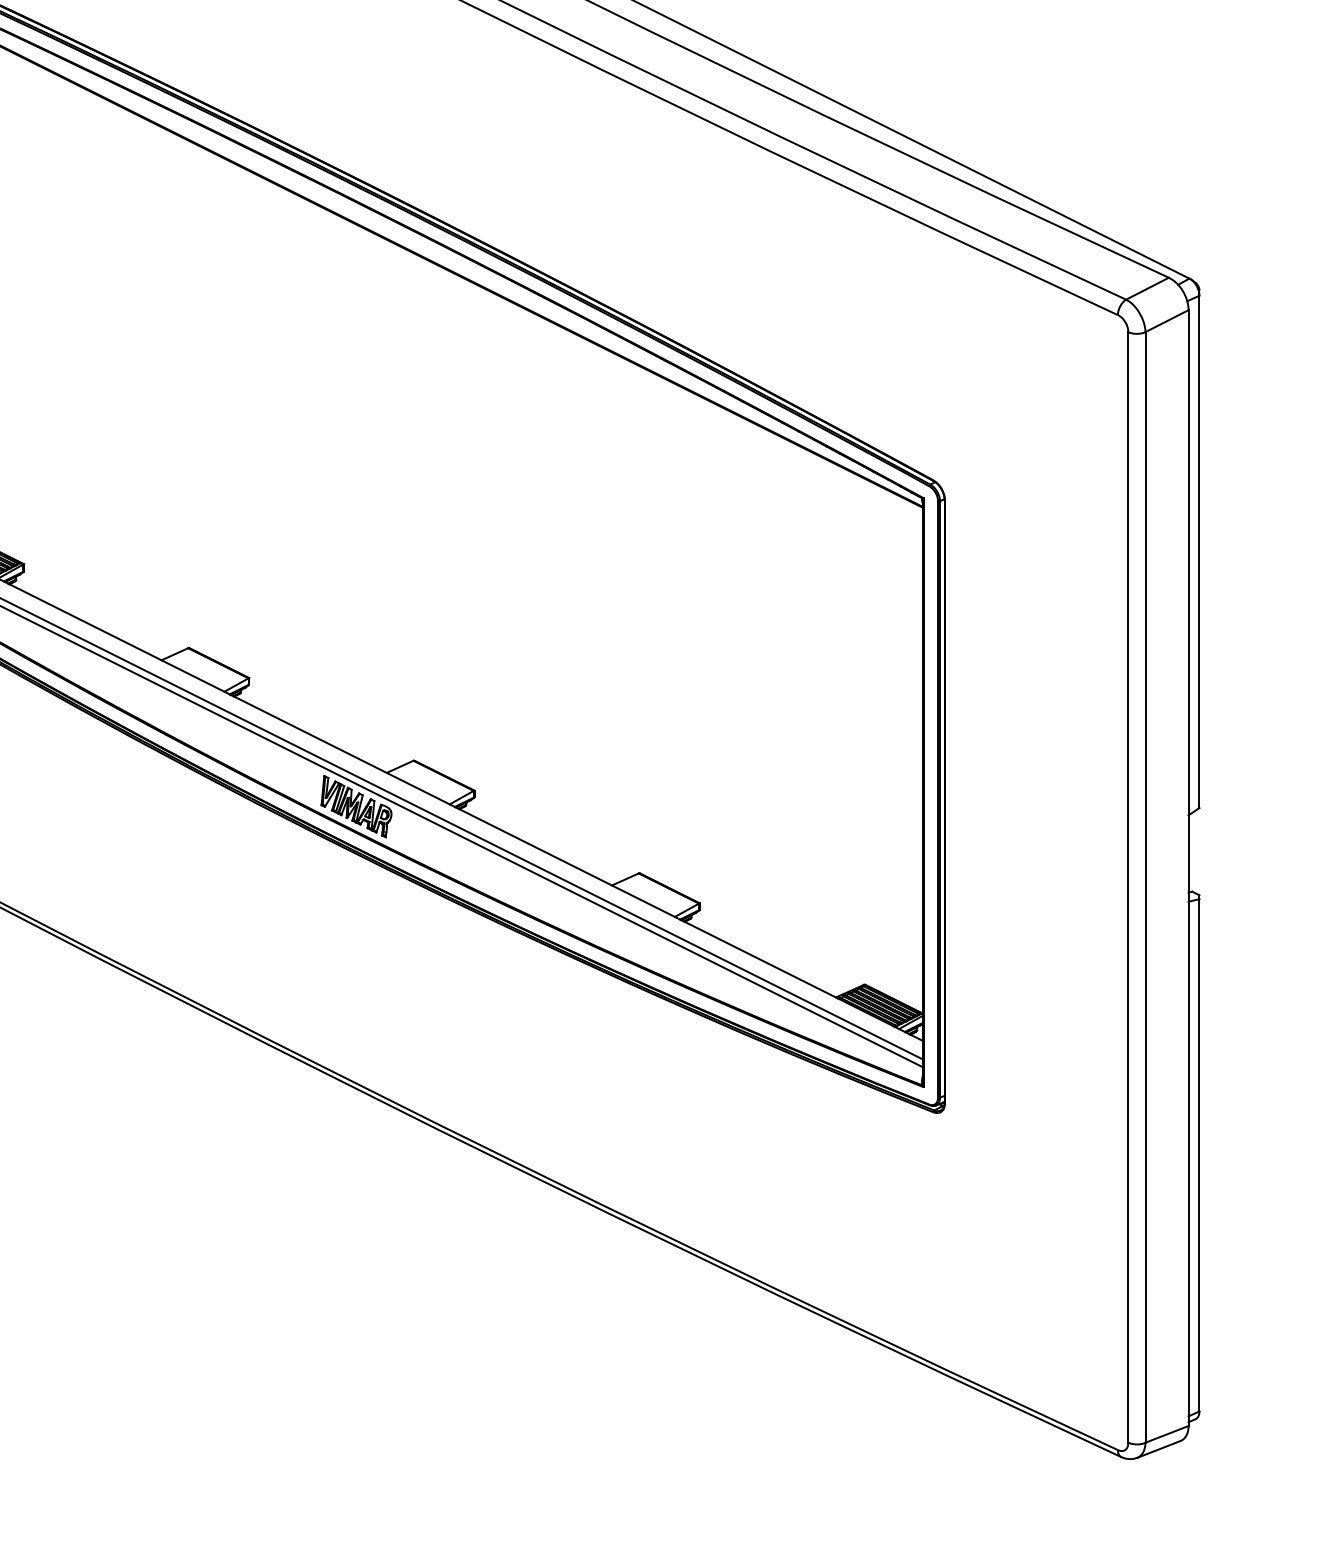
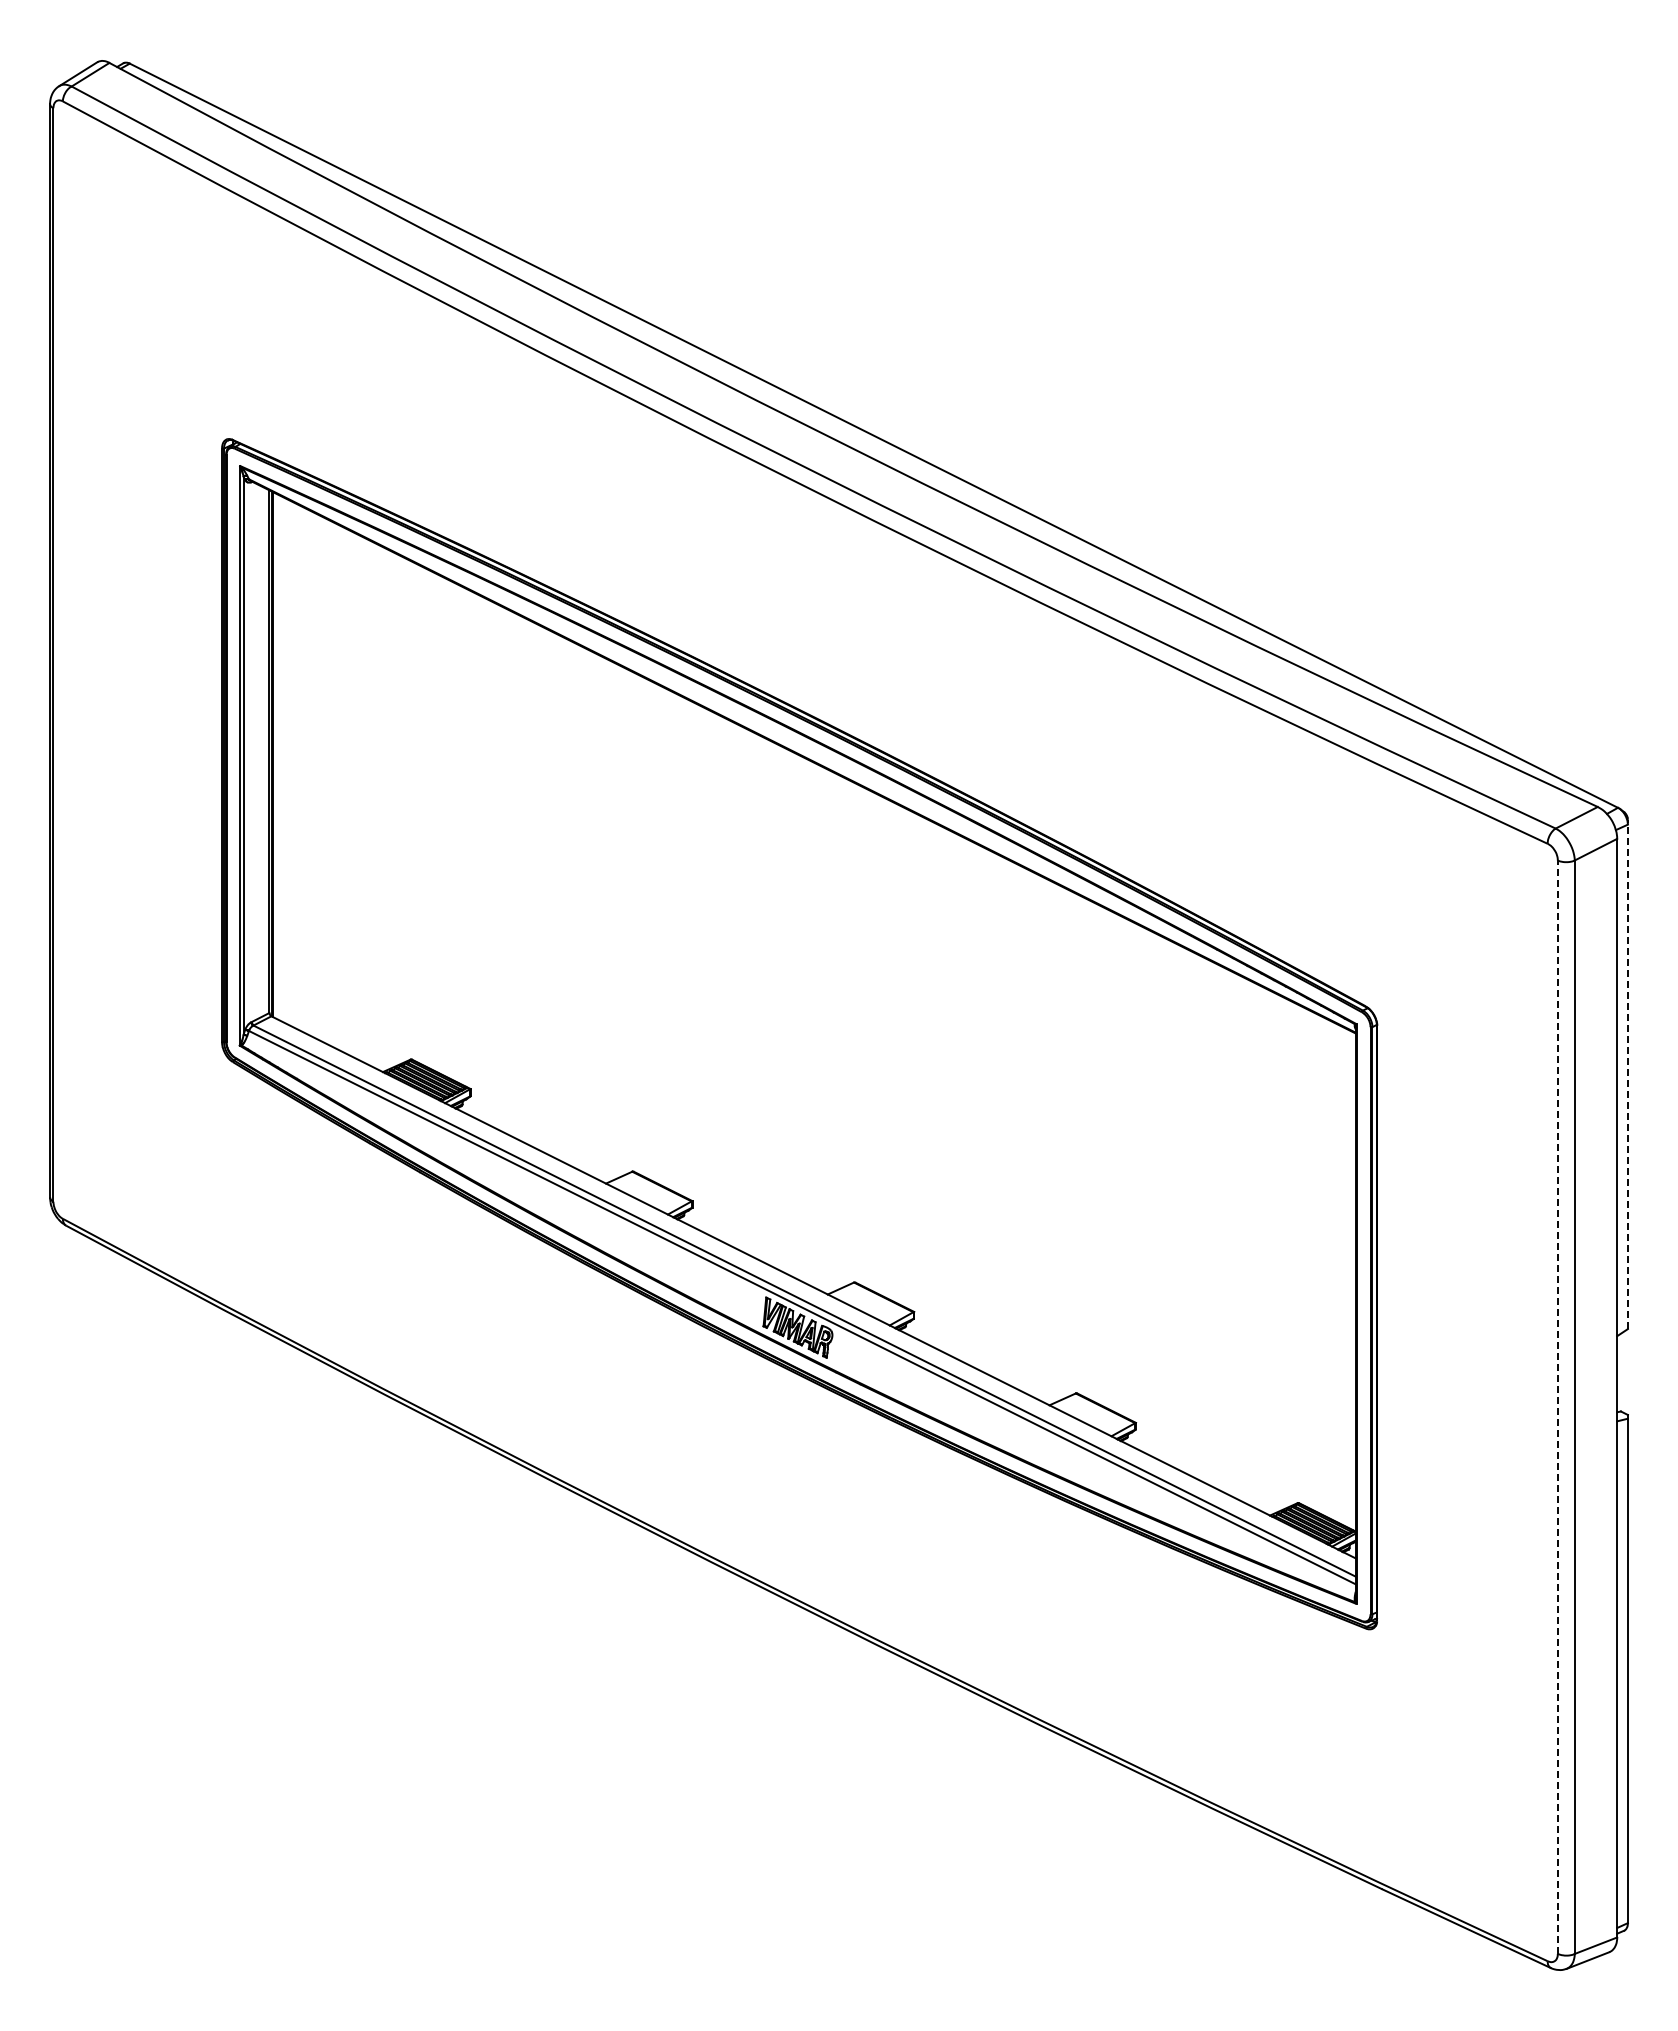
line: (1199, 549) -> (1627, 1074), solid -> dashed
line: (1127, 887) -> (1557, 1407), solid -> dashed

